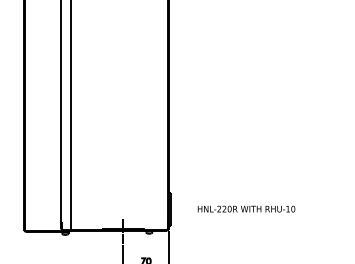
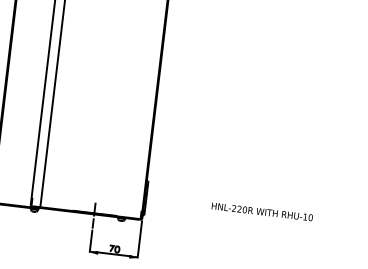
text: (246, 208) -> (262, 211), moved

